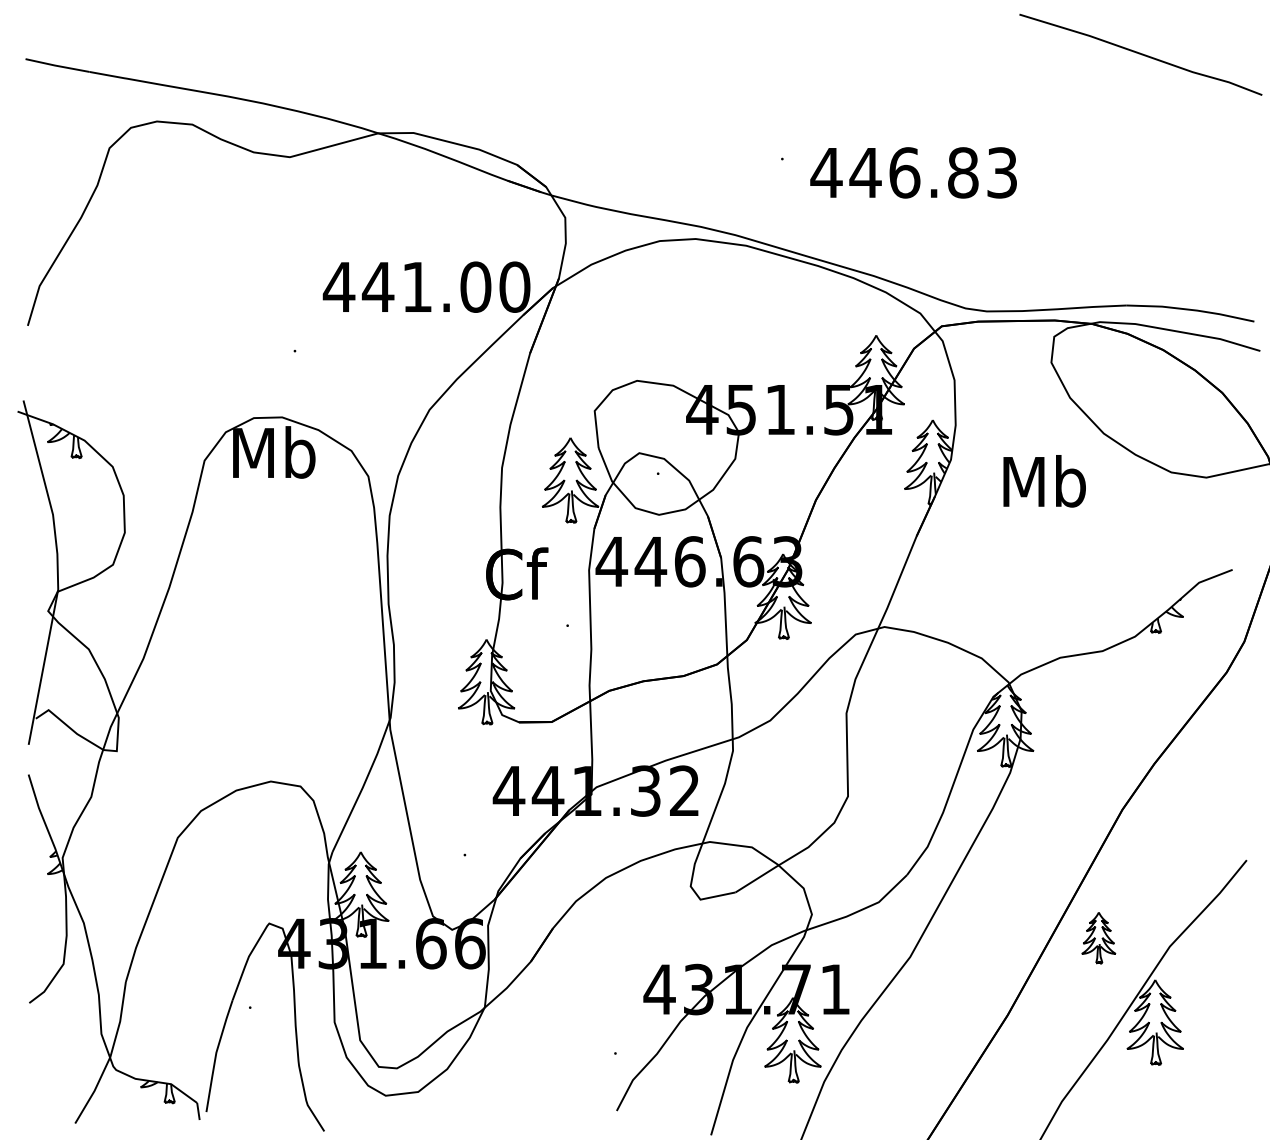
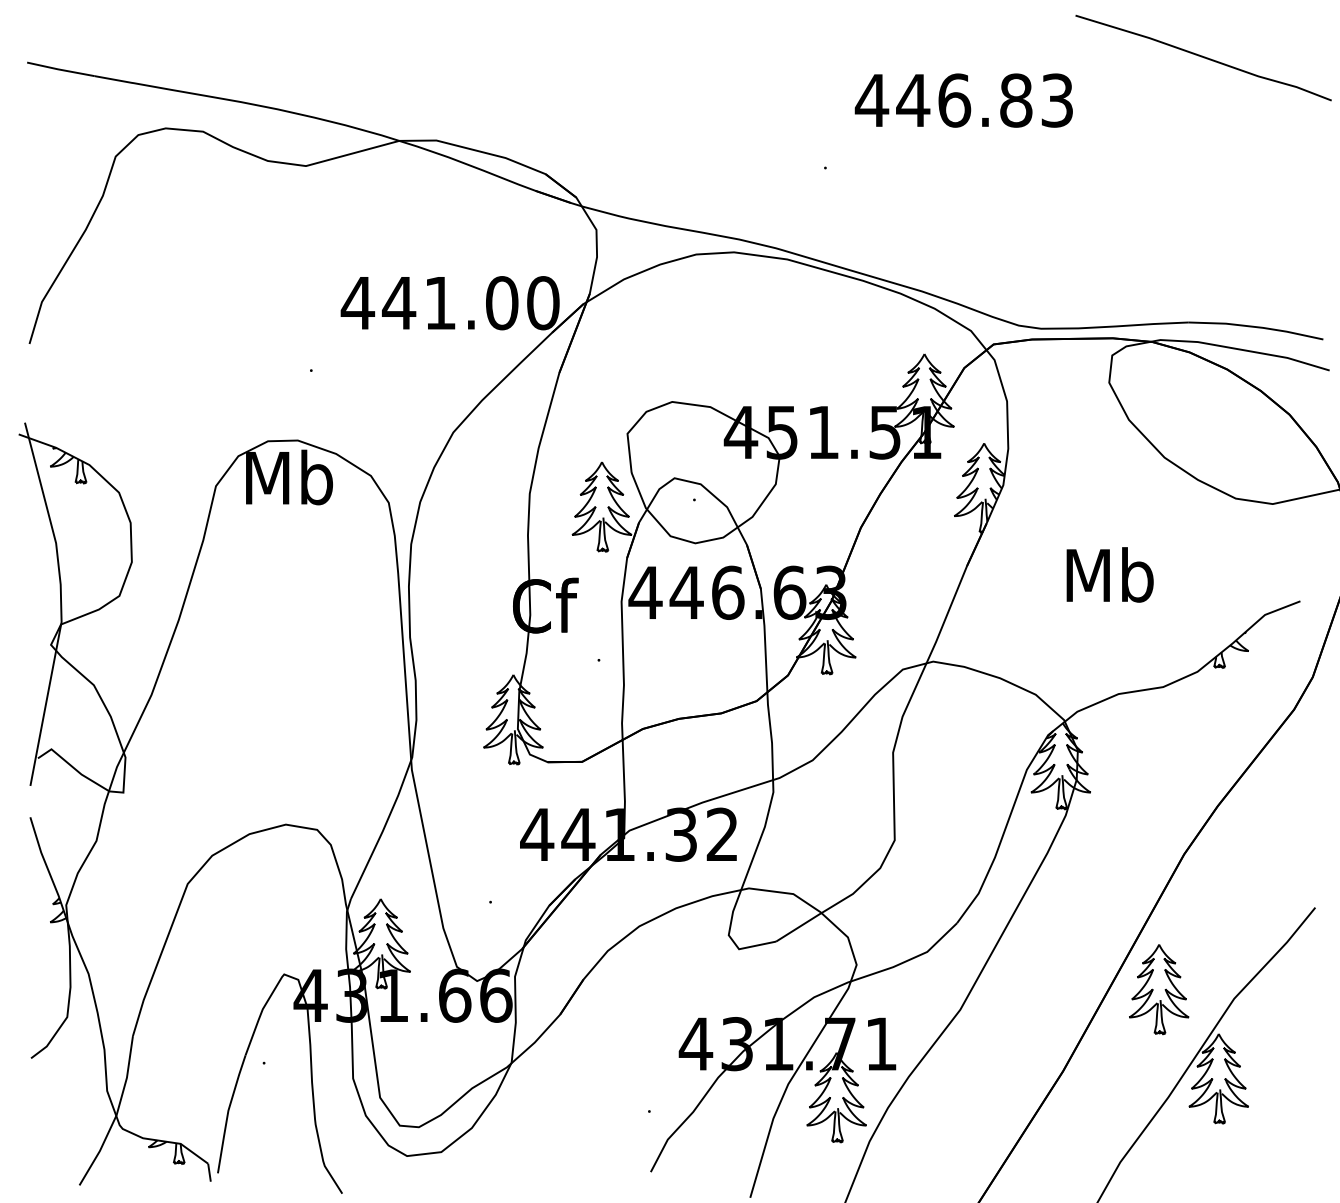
text: (913, 172) -> (963, 100), moved
text: (1044, 480) -> (1109, 574), moved
part: (1099, 937) -> (1159, 989), size x1.67

